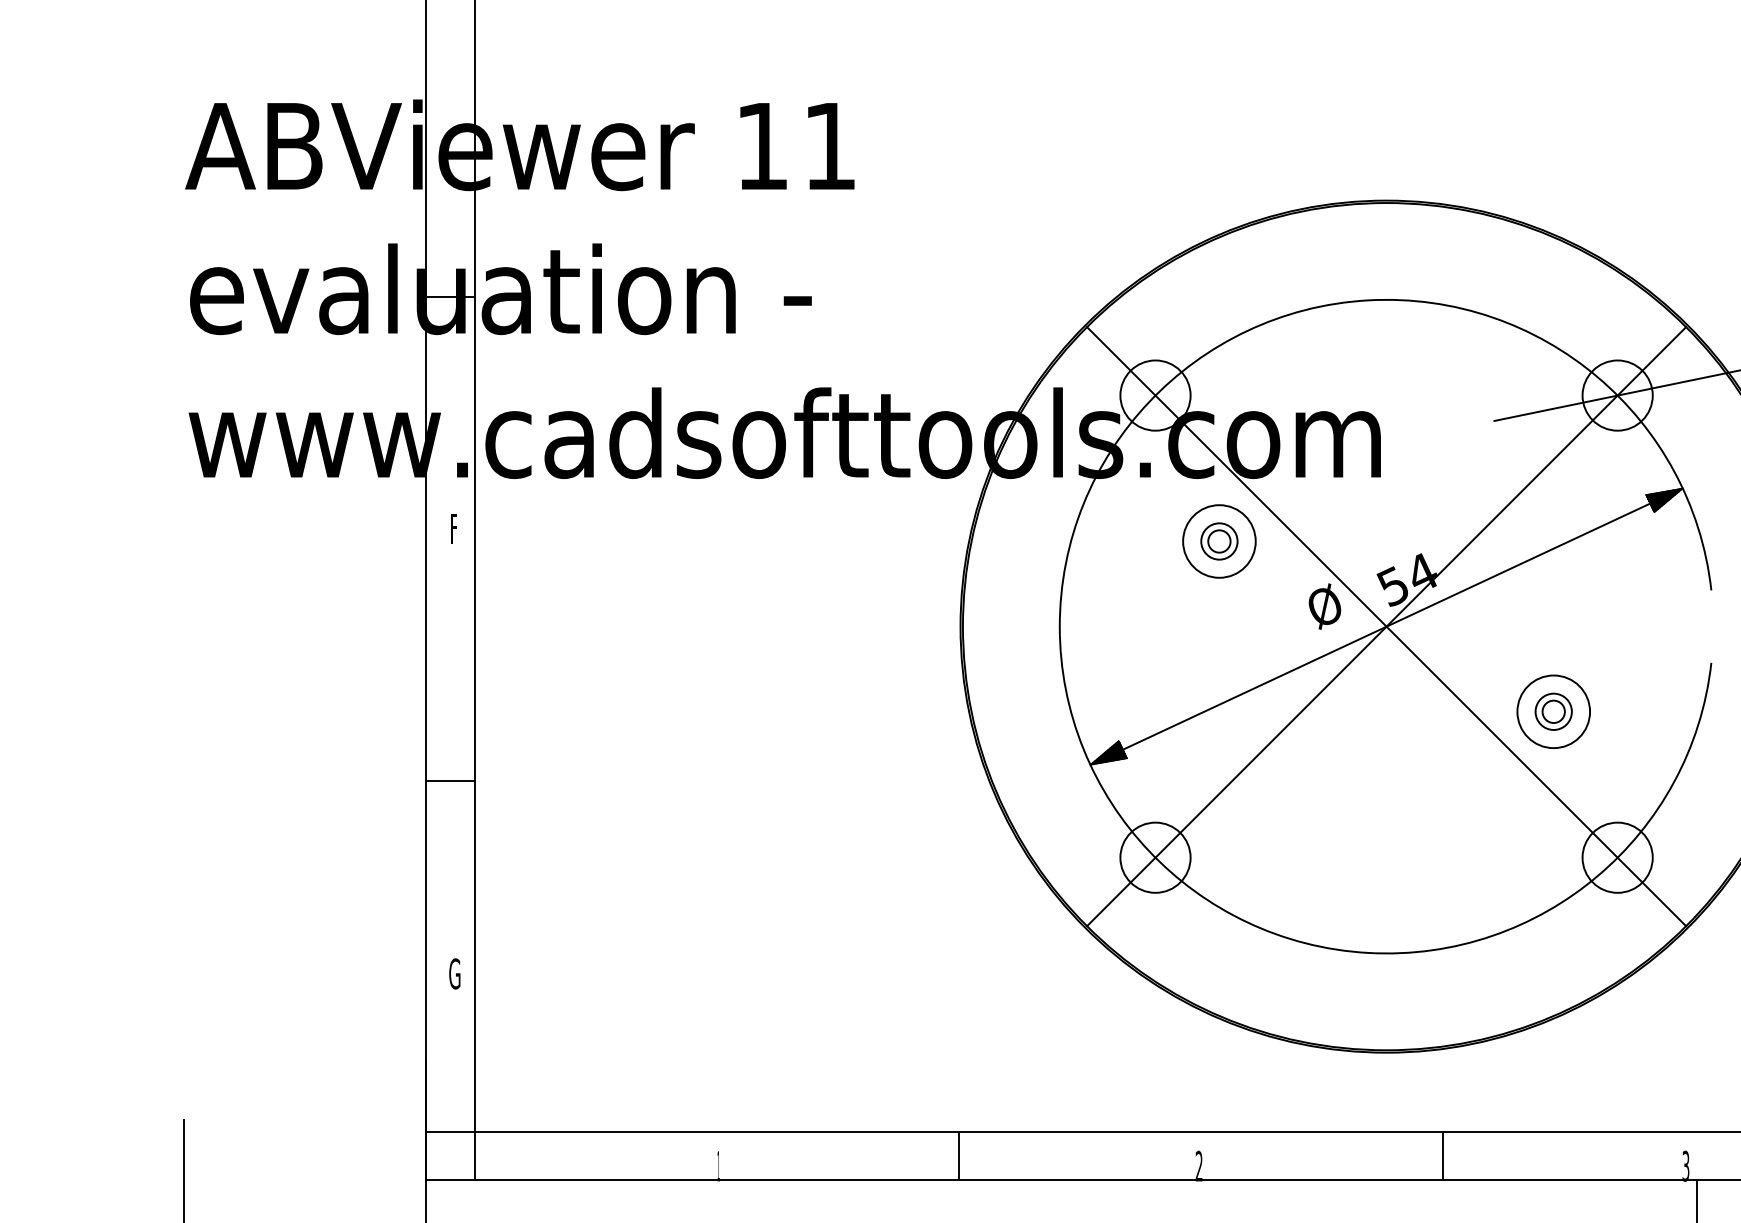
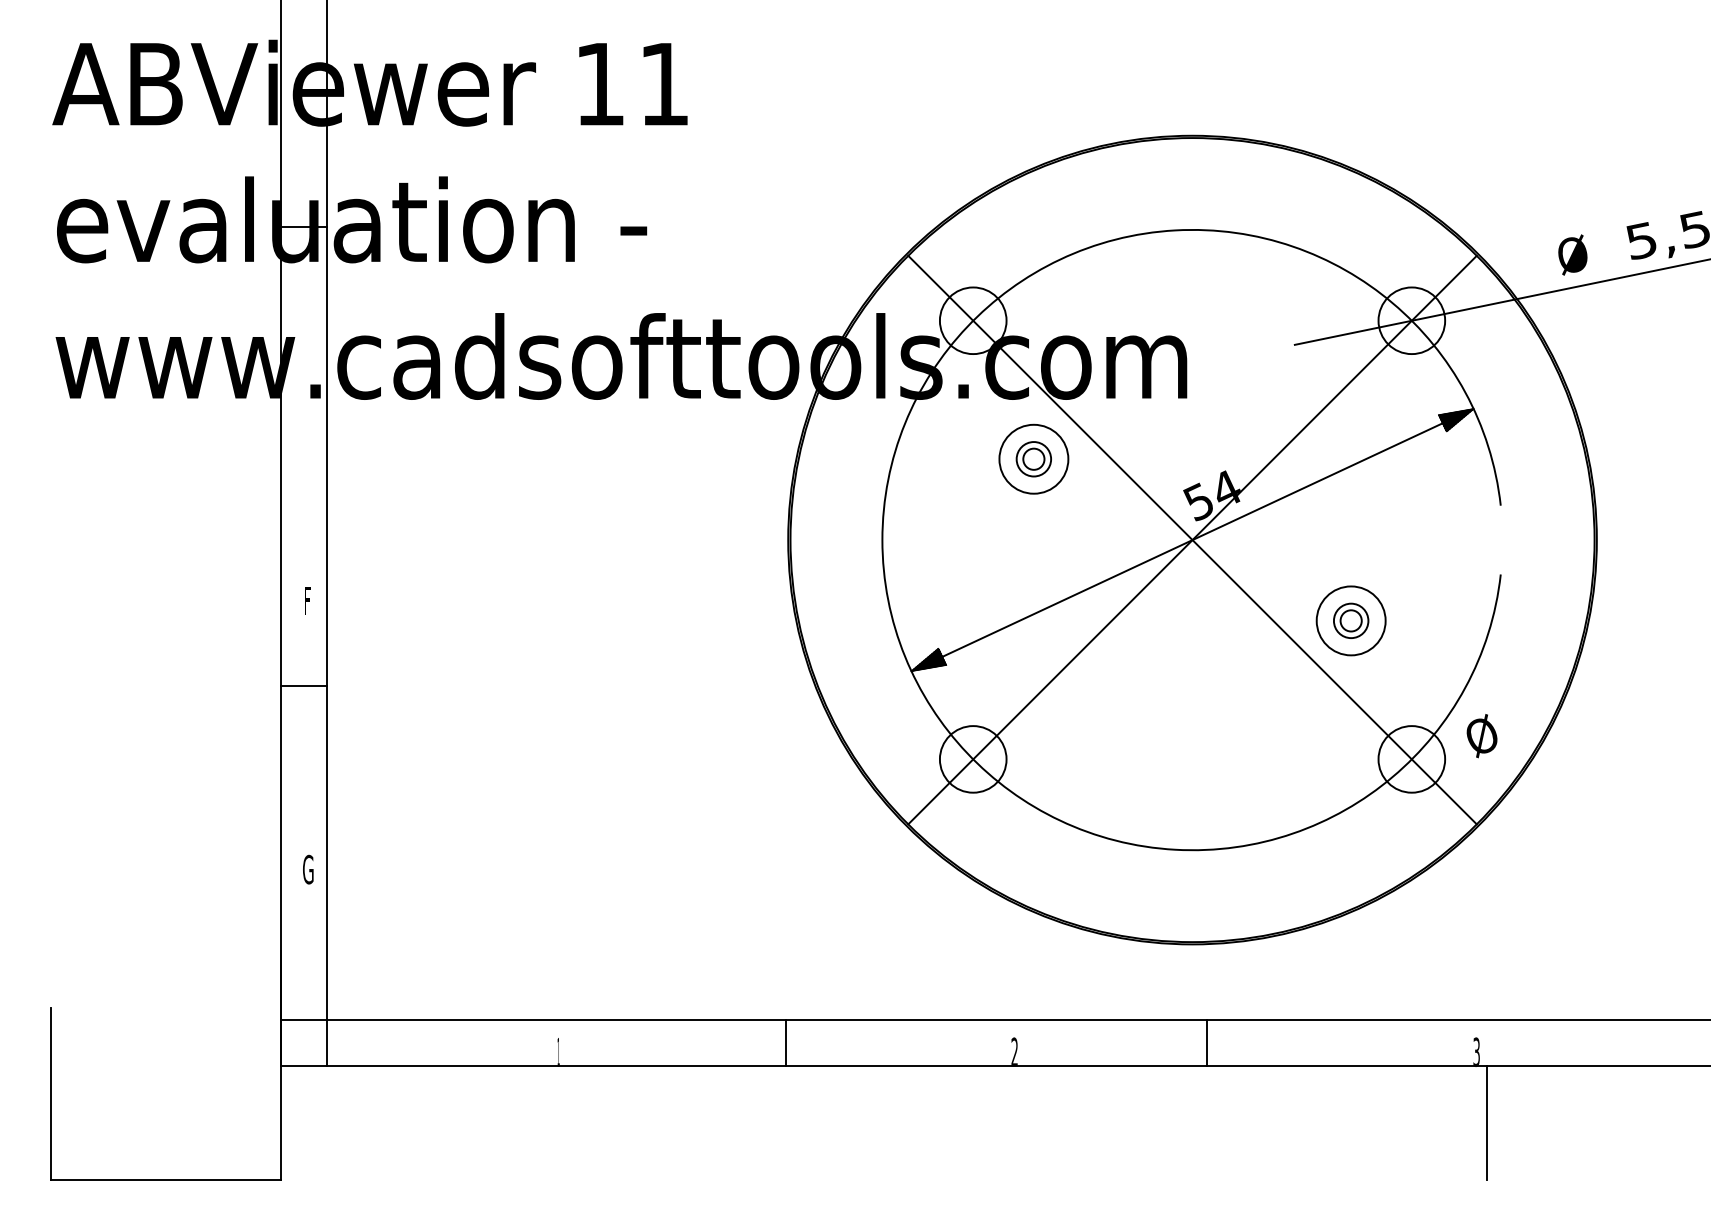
text: (454, 528) -> (307, 600), moved
text: (1324, 607) -> (1481, 736), moved
line: (1442, 1156) -> (1206, 1042), moved

